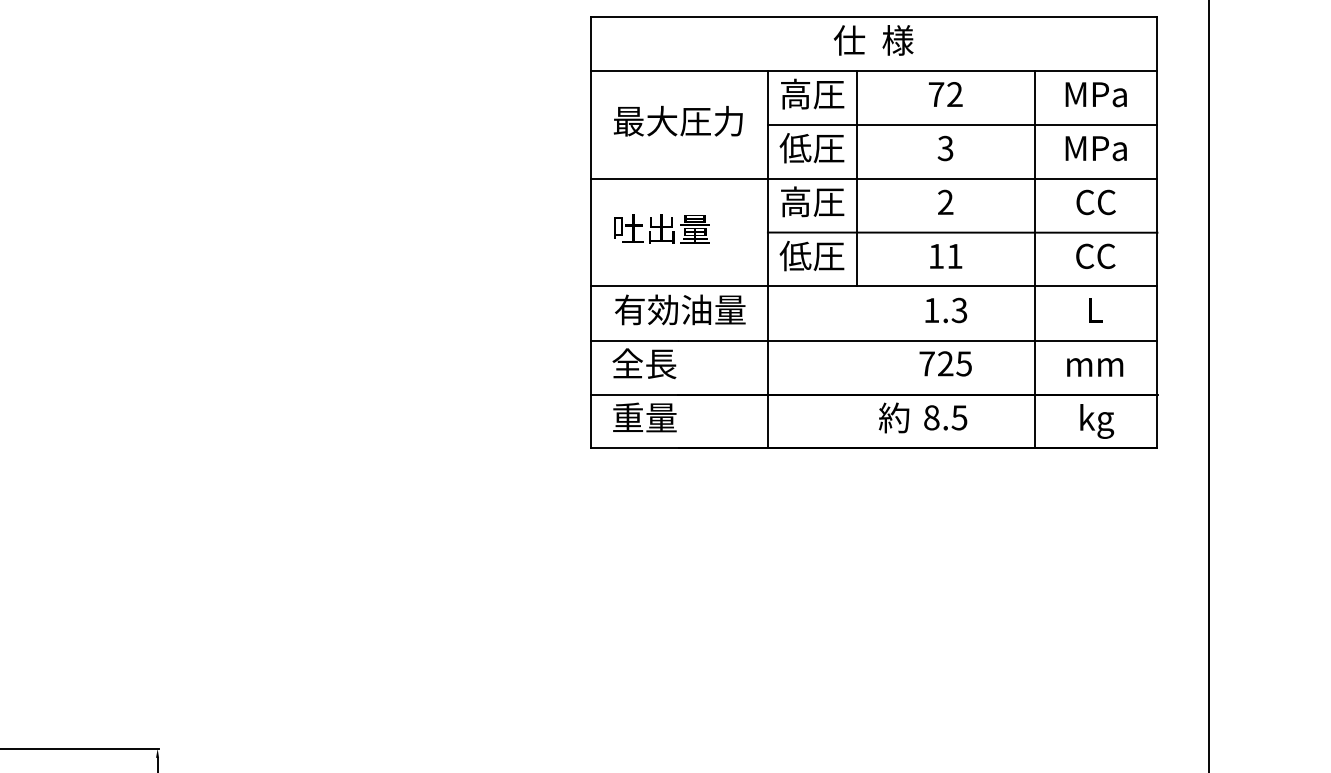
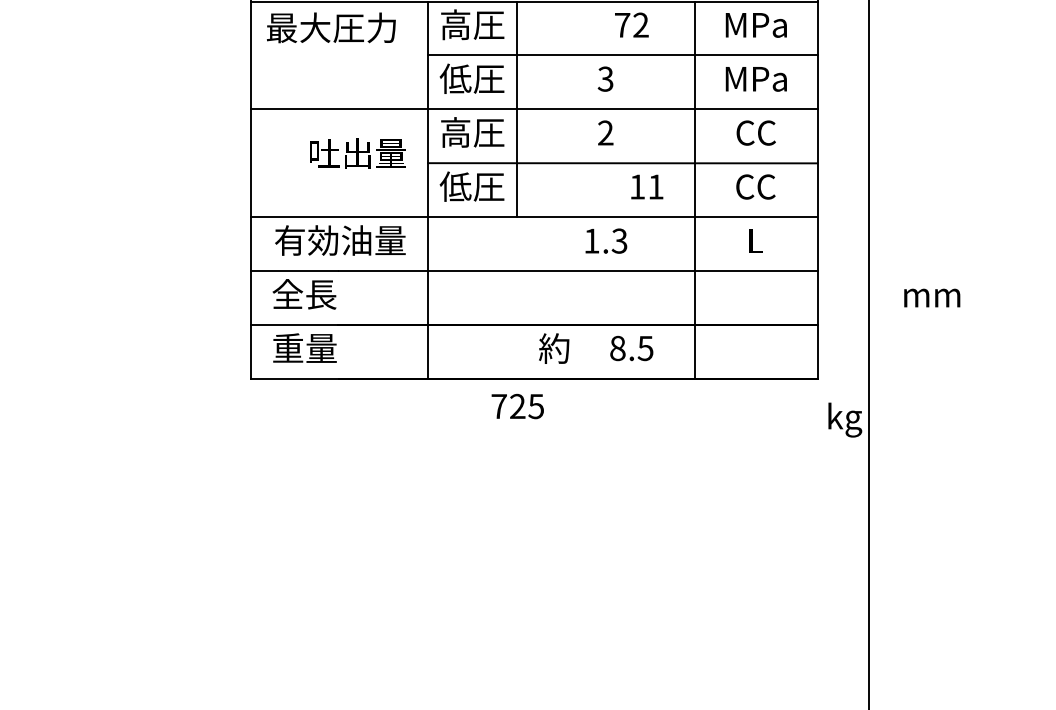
text: (945, 94) -> (631, 25), moved
text: (677, 120) -> (330, 27), moved
text: (661, 228) -> (357, 153), moved
text: (946, 256) -> (647, 187), moved
text: (945, 363) -> (517, 406), moved
text: (1095, 367) -> (932, 298), moved
text: (945, 417) -> (631, 348), moved
text: (1097, 421) -> (845, 420), moved

